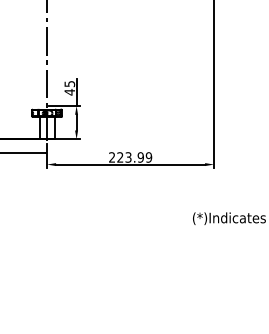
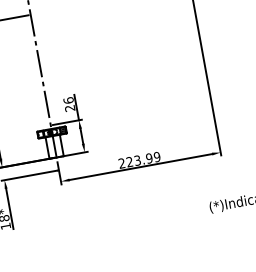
text: (69, 87) -> (68, 103), 45 -> 26

